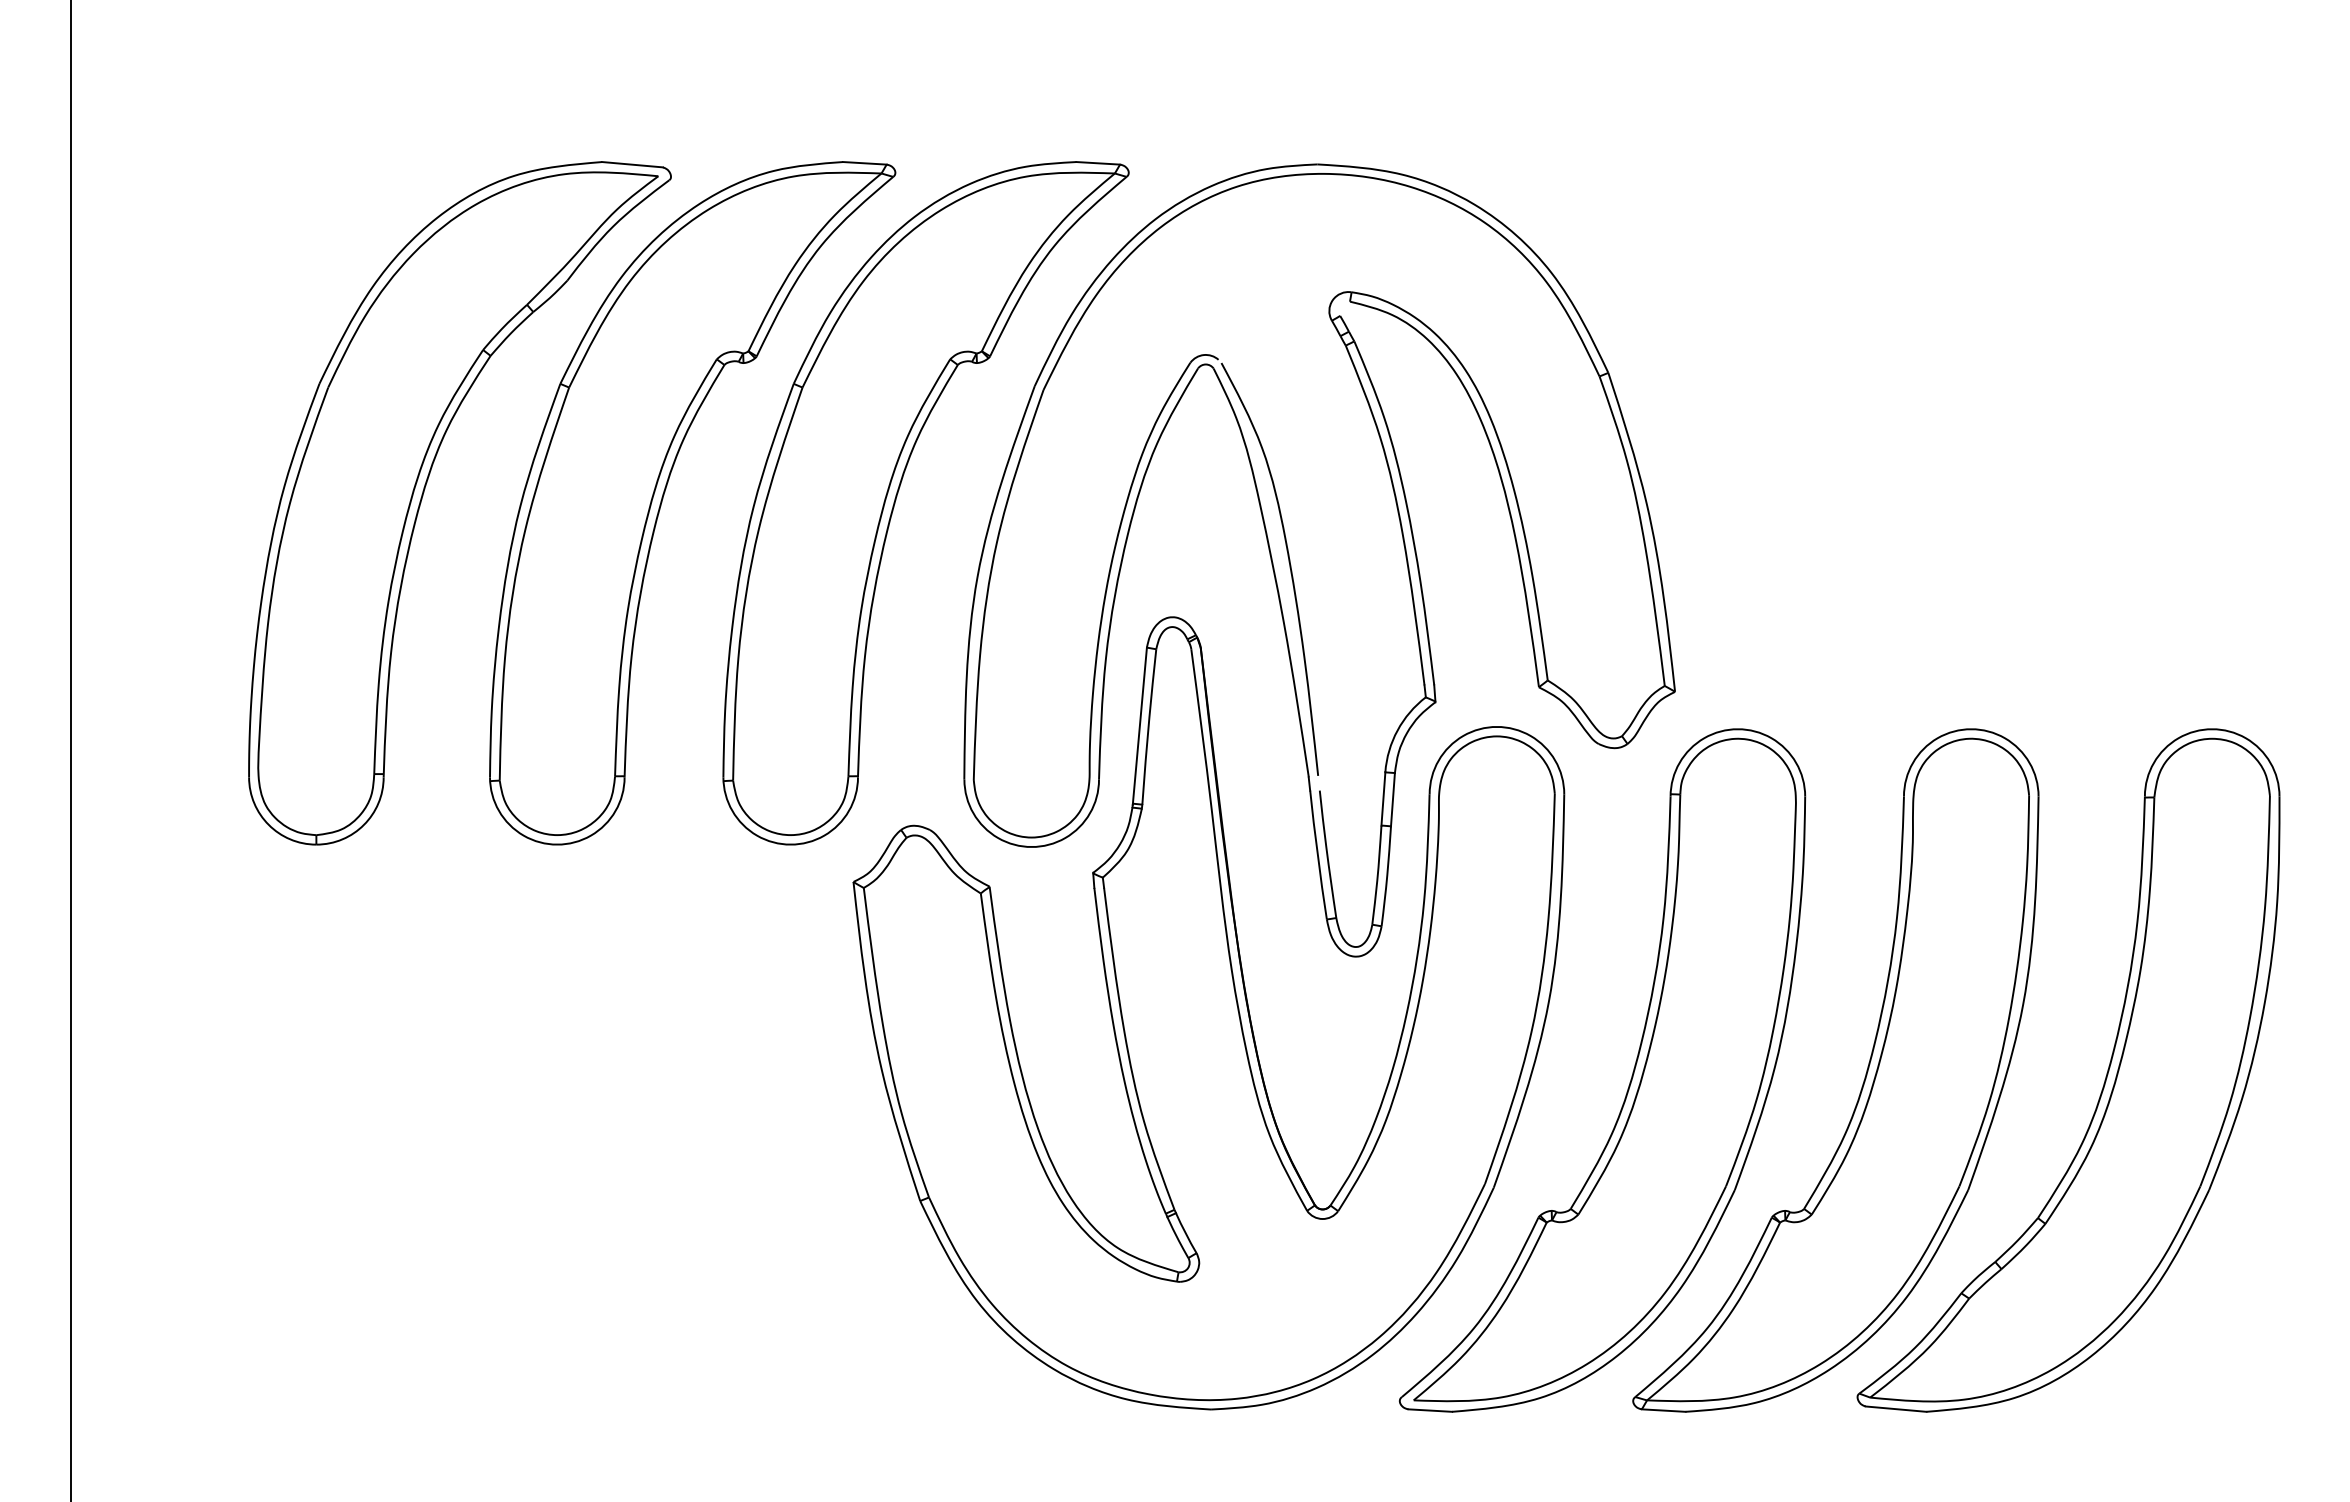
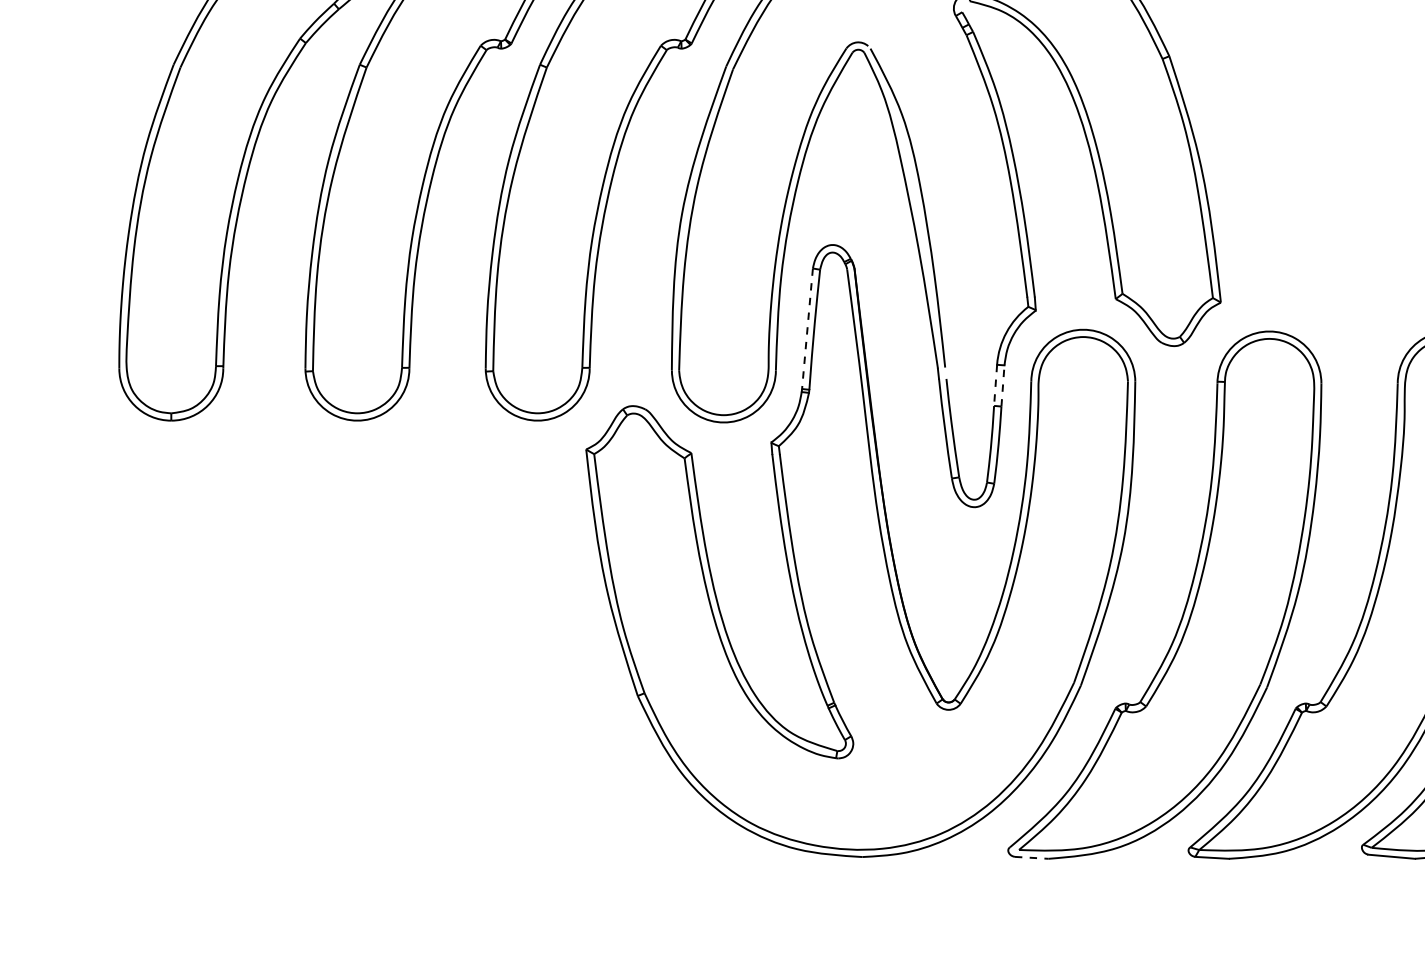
line: (1139, 726) -> (807, 329), solid -> dashed
line: (1383, 799) -> (995, 385), solid -> dashed
line: (1392, 799) -> (1002, 385), solid -> dashed
line: (1430, 1410) -> (1031, 857), solid -> dashed

